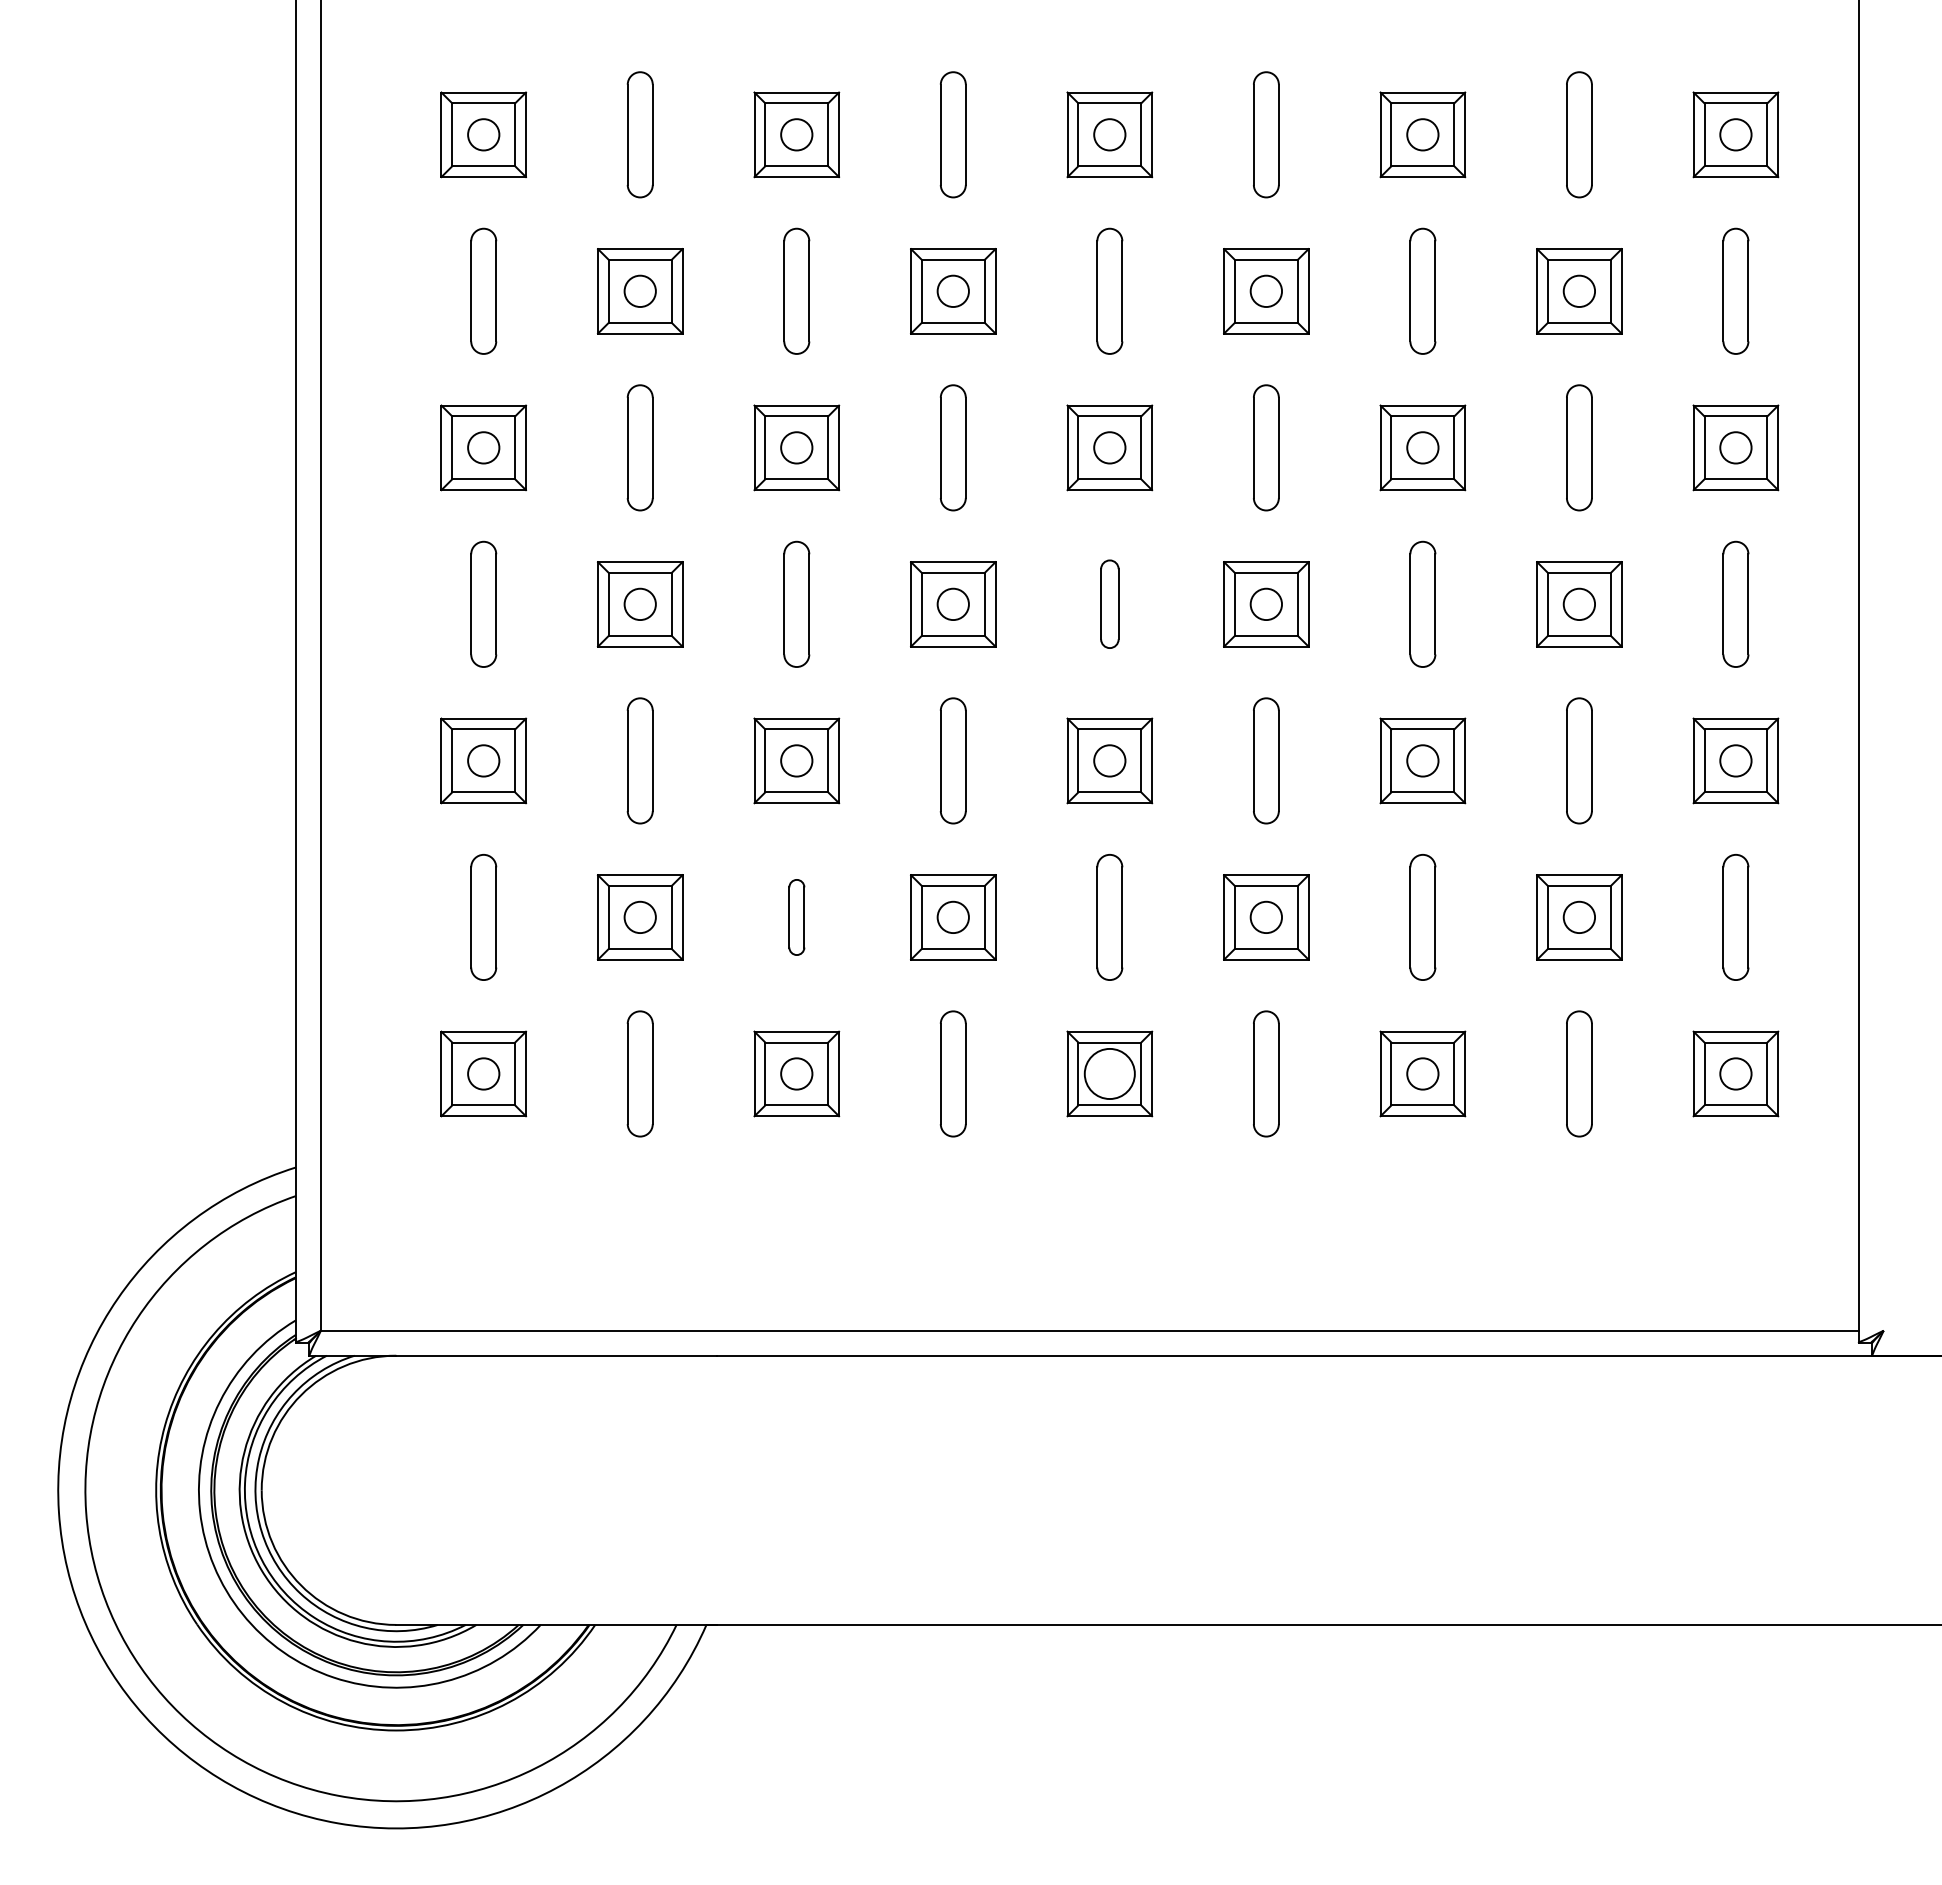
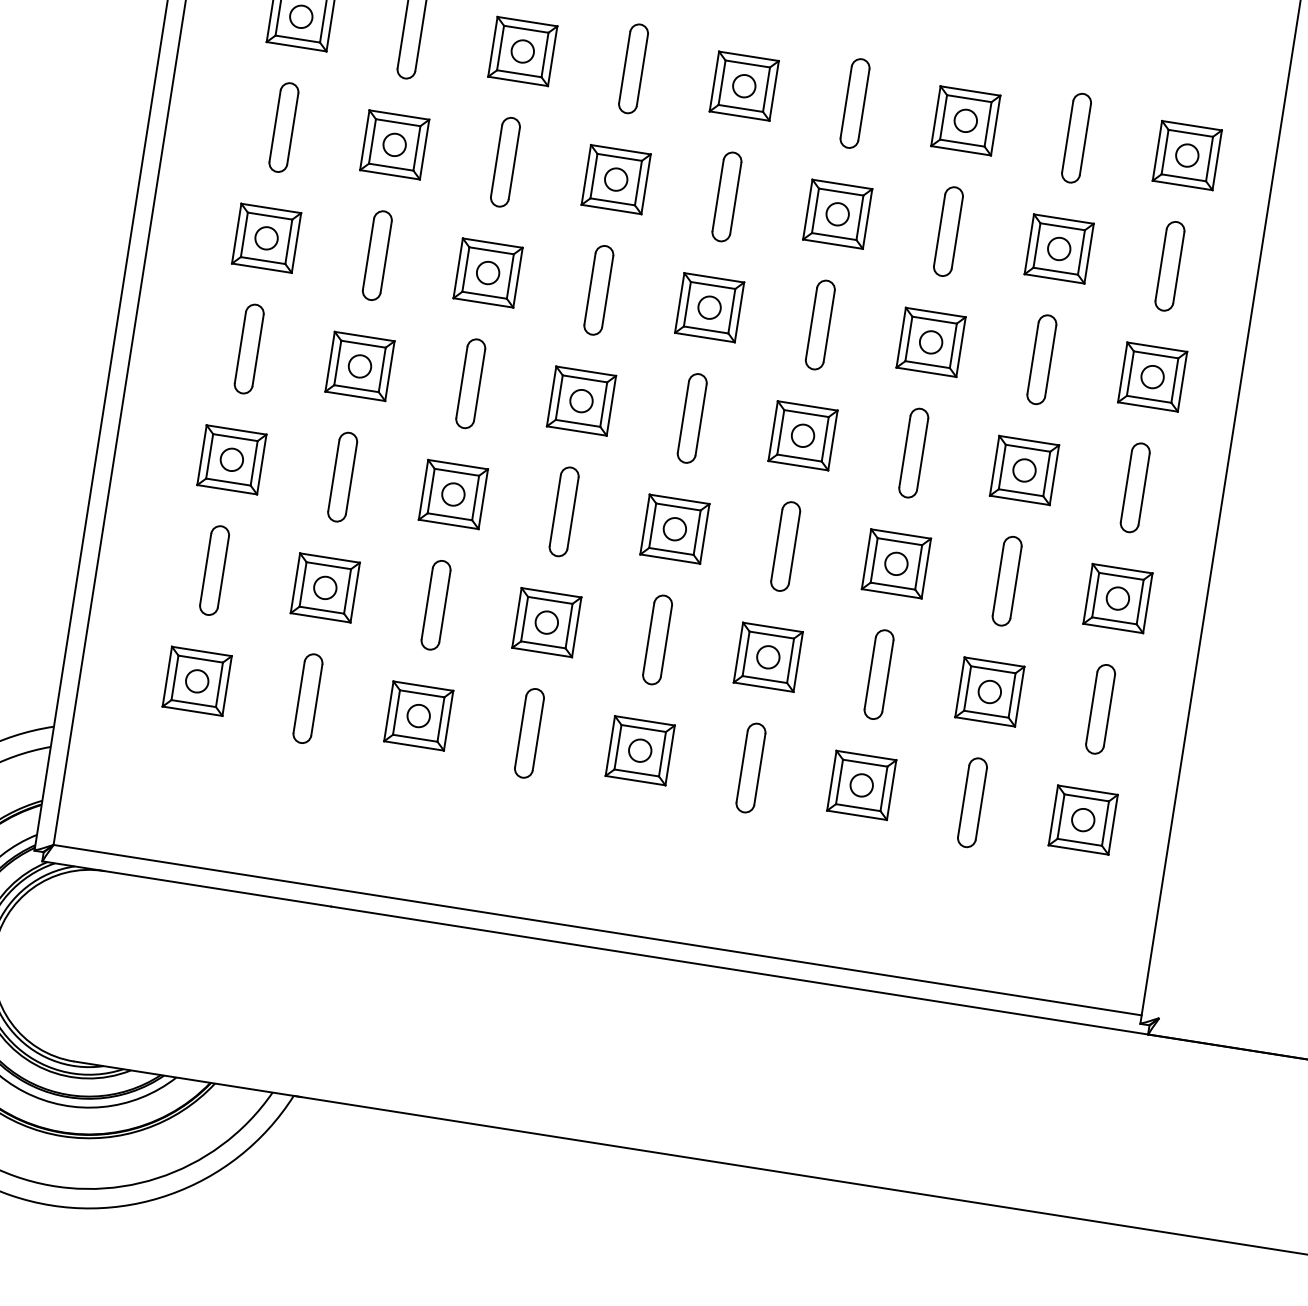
part: (1109, 603) -> (692, 417), size x1.43
part: (796, 917) -> (435, 605), size x1.67
circle: (1109, 1073) -> (640, 750), size x0.62

